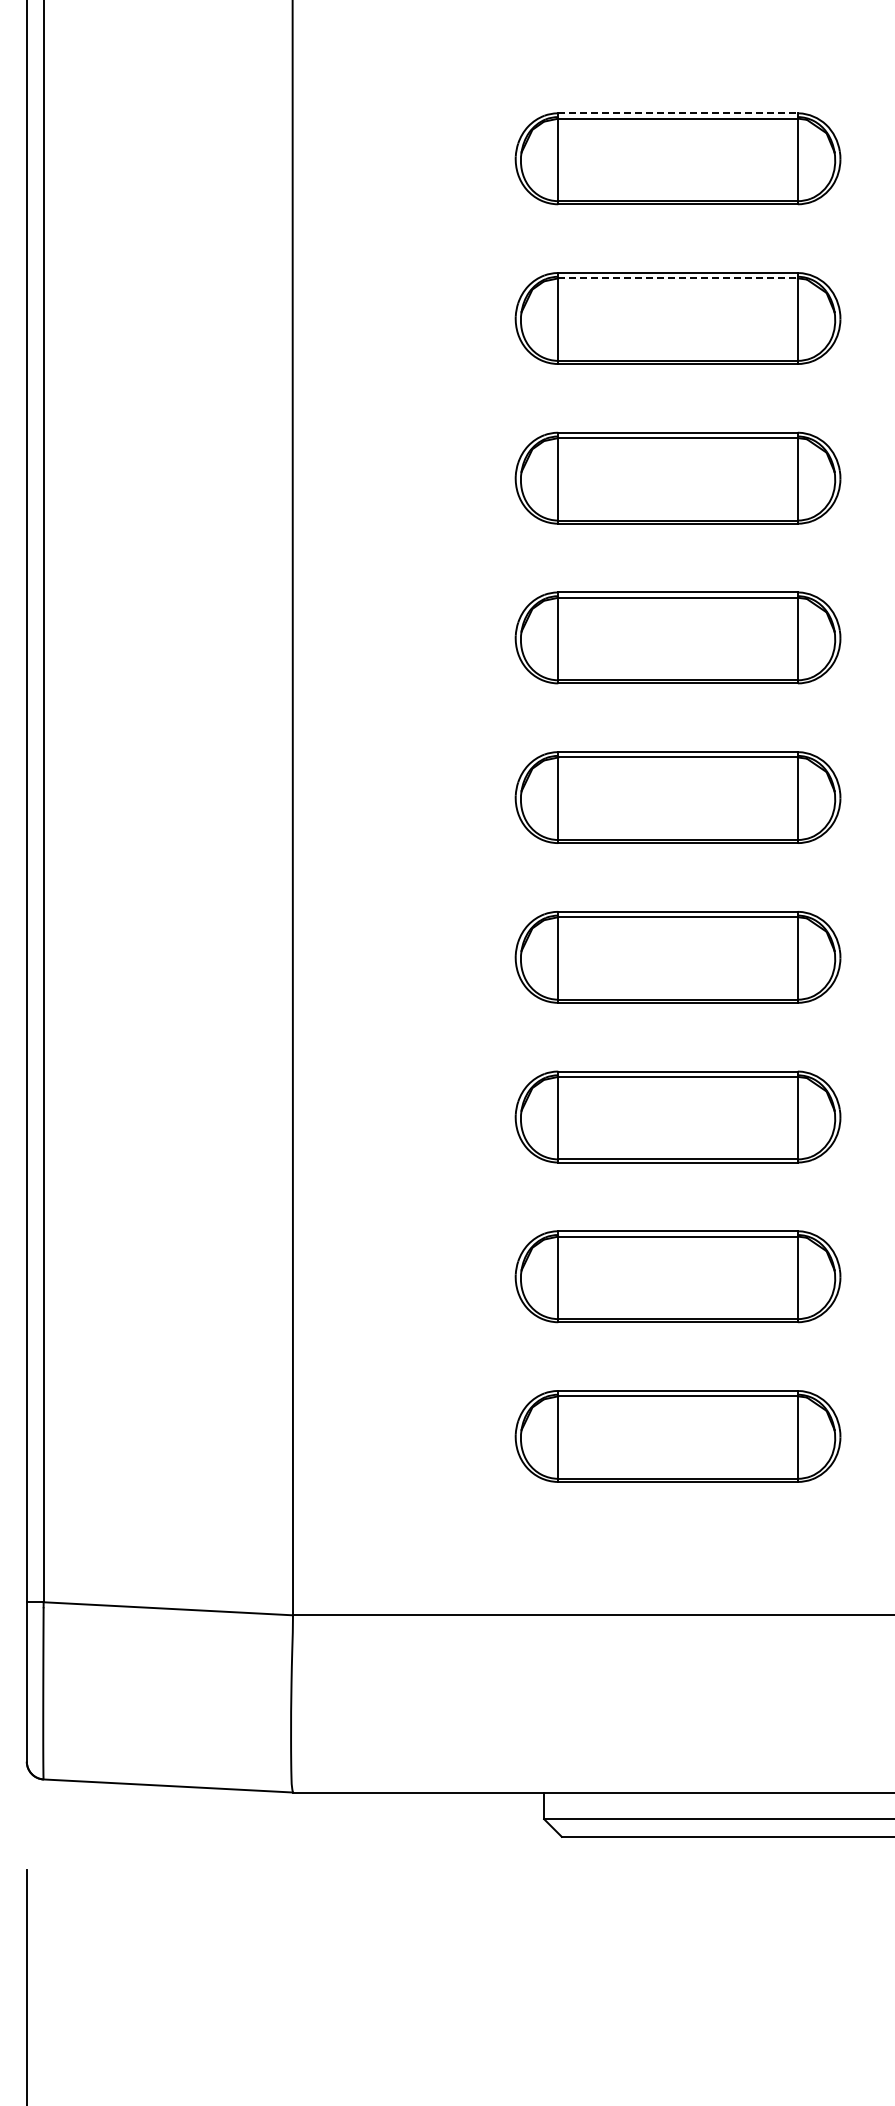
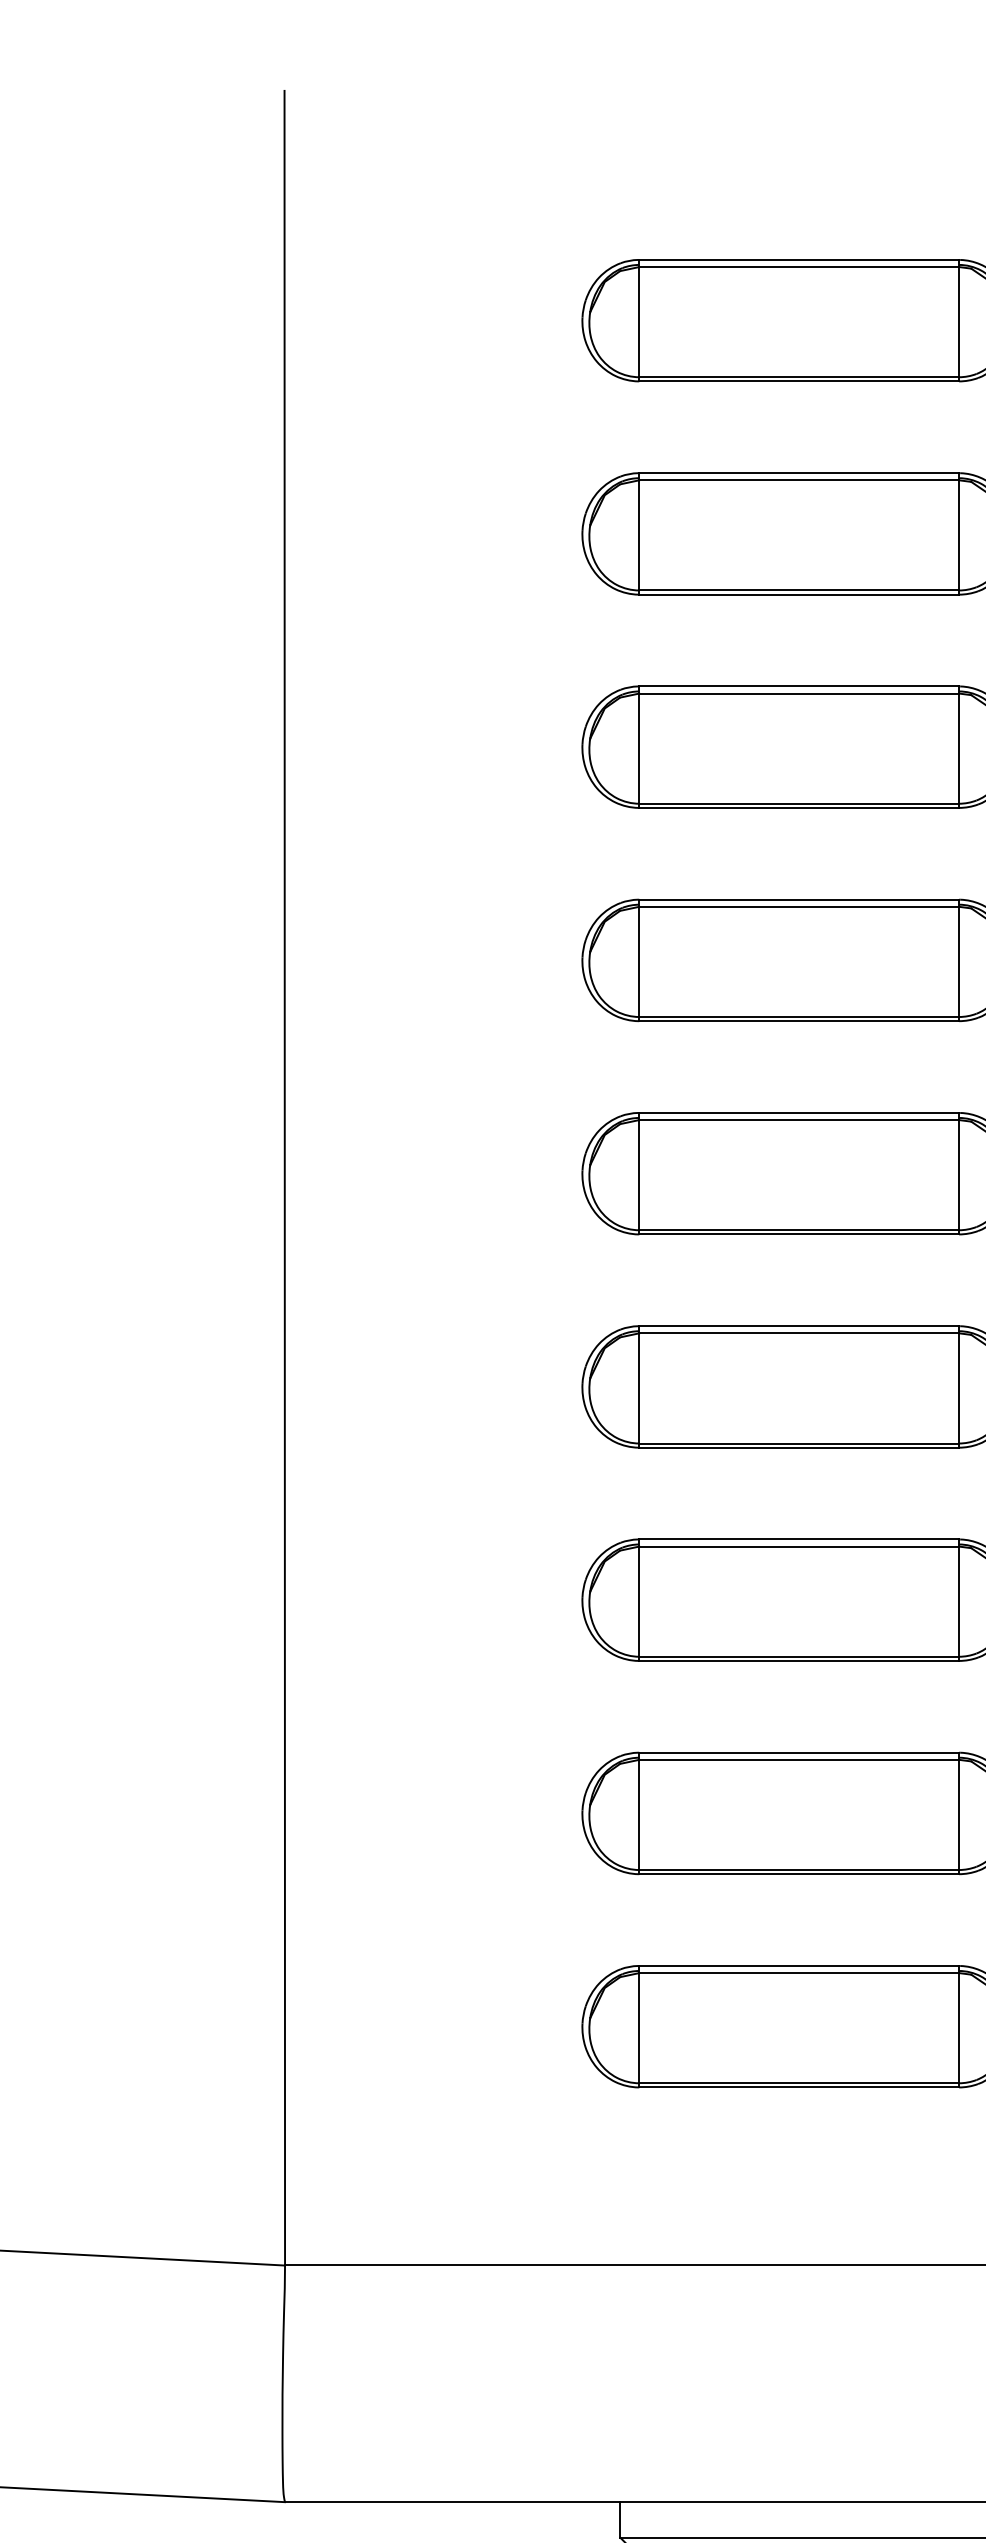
line: (678, 113) -> (799, 260), dashed -> solid
line: (678, 278) -> (799, 480), dashed -> solid

